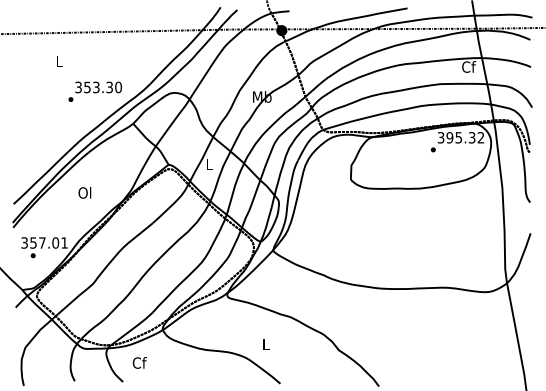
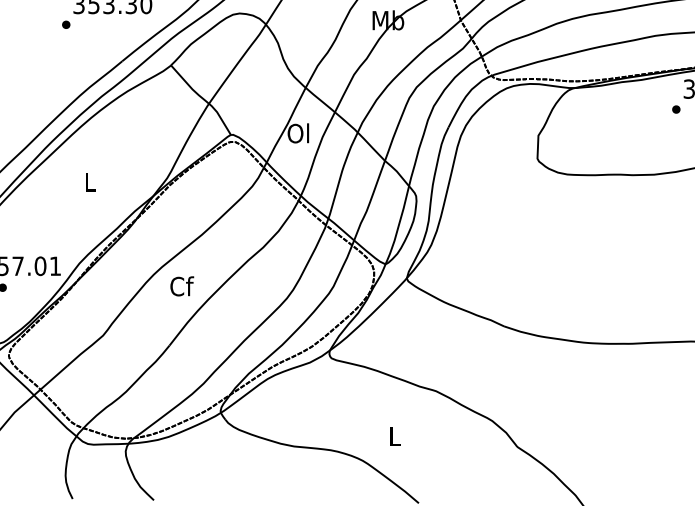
text: (208, 163) -> (297, 132), L -> Ol
text: (84, 192) -> (89, 181), Ol -> L
text: (139, 362) -> (181, 285), moved

